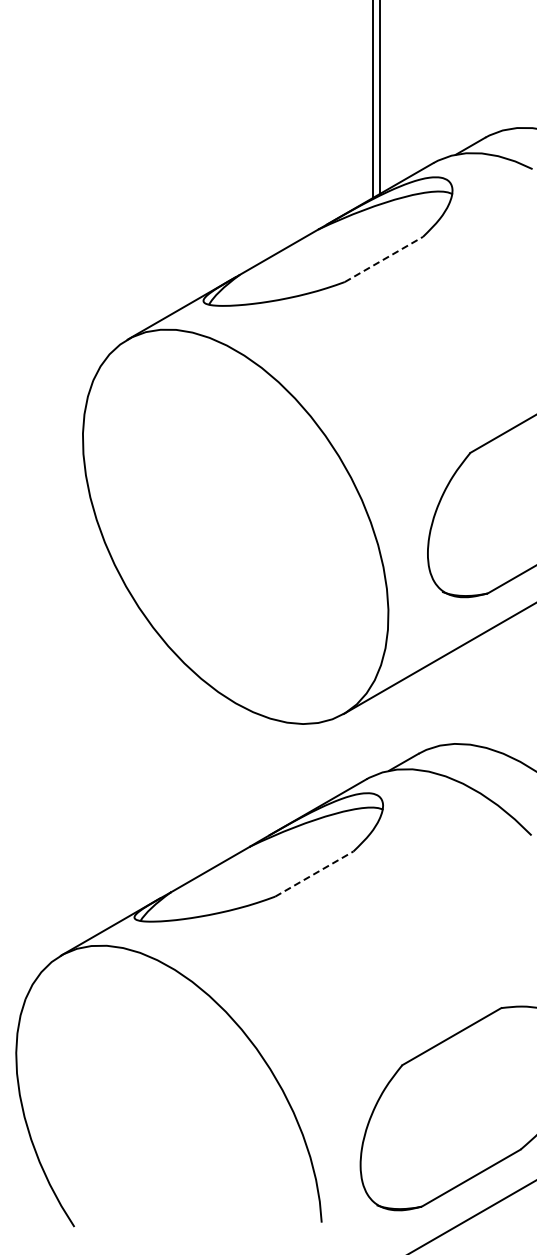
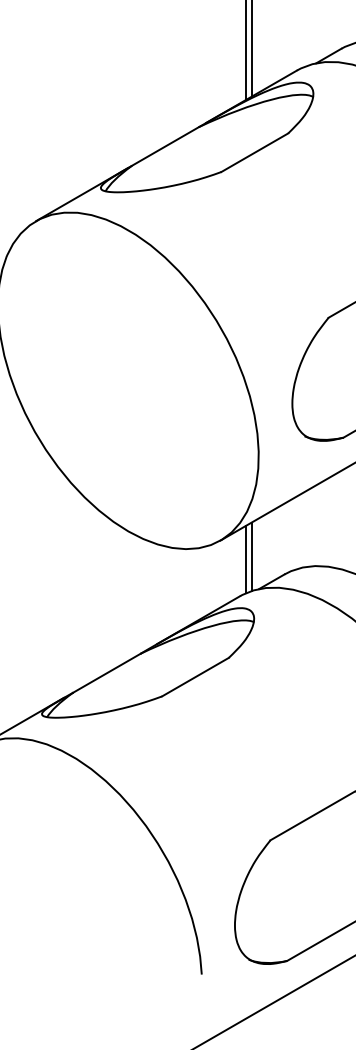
line: (384, 259) -> (255, 152), dashed -> solid
line: (380, 732) -> (251, 556), added
line: (373, 735) -> (245, 558), added
line: (314, 873) -> (195, 676), dashed -> solid

